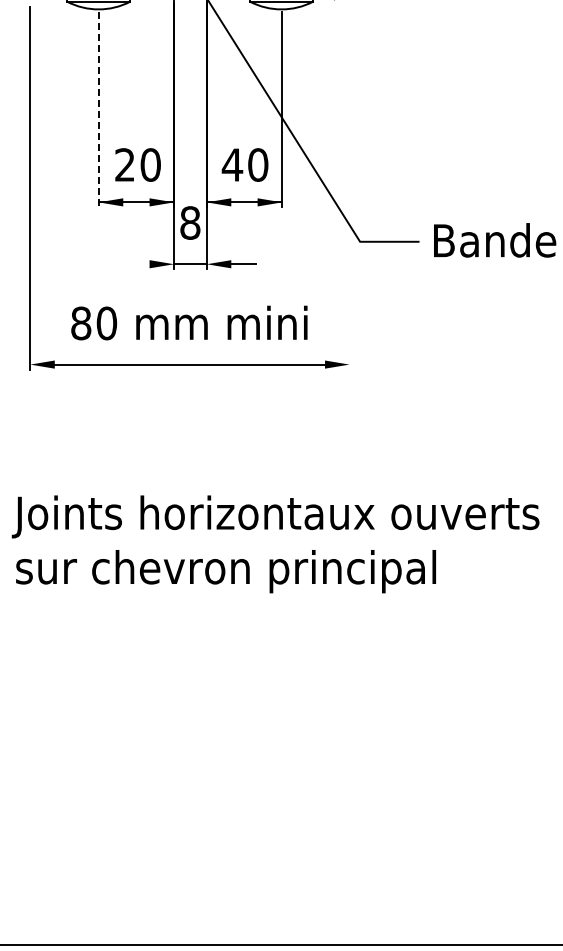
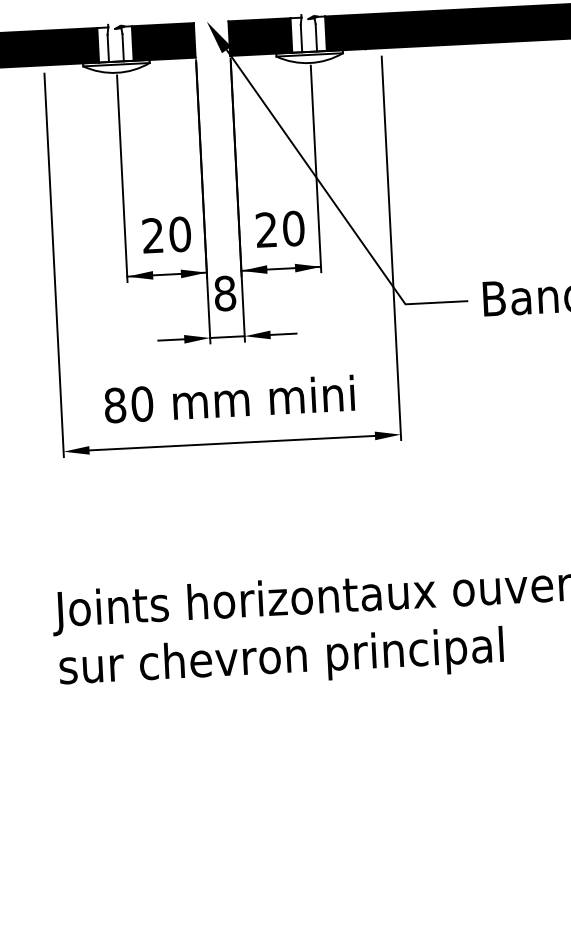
line: (98, 109) -> (122, 178), dashed -> solid
text: (232, 164) -> (266, 229), 40 -> 20
line: (349, 187) -> (391, 247), added
line: (137, 264) -> (171, 340), added

